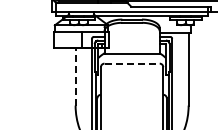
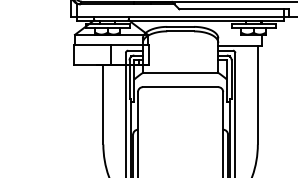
line: (132, 63) -> (181, 86), dashed -> solid
line: (75, 76) -> (103, 104), dashed -> solid

